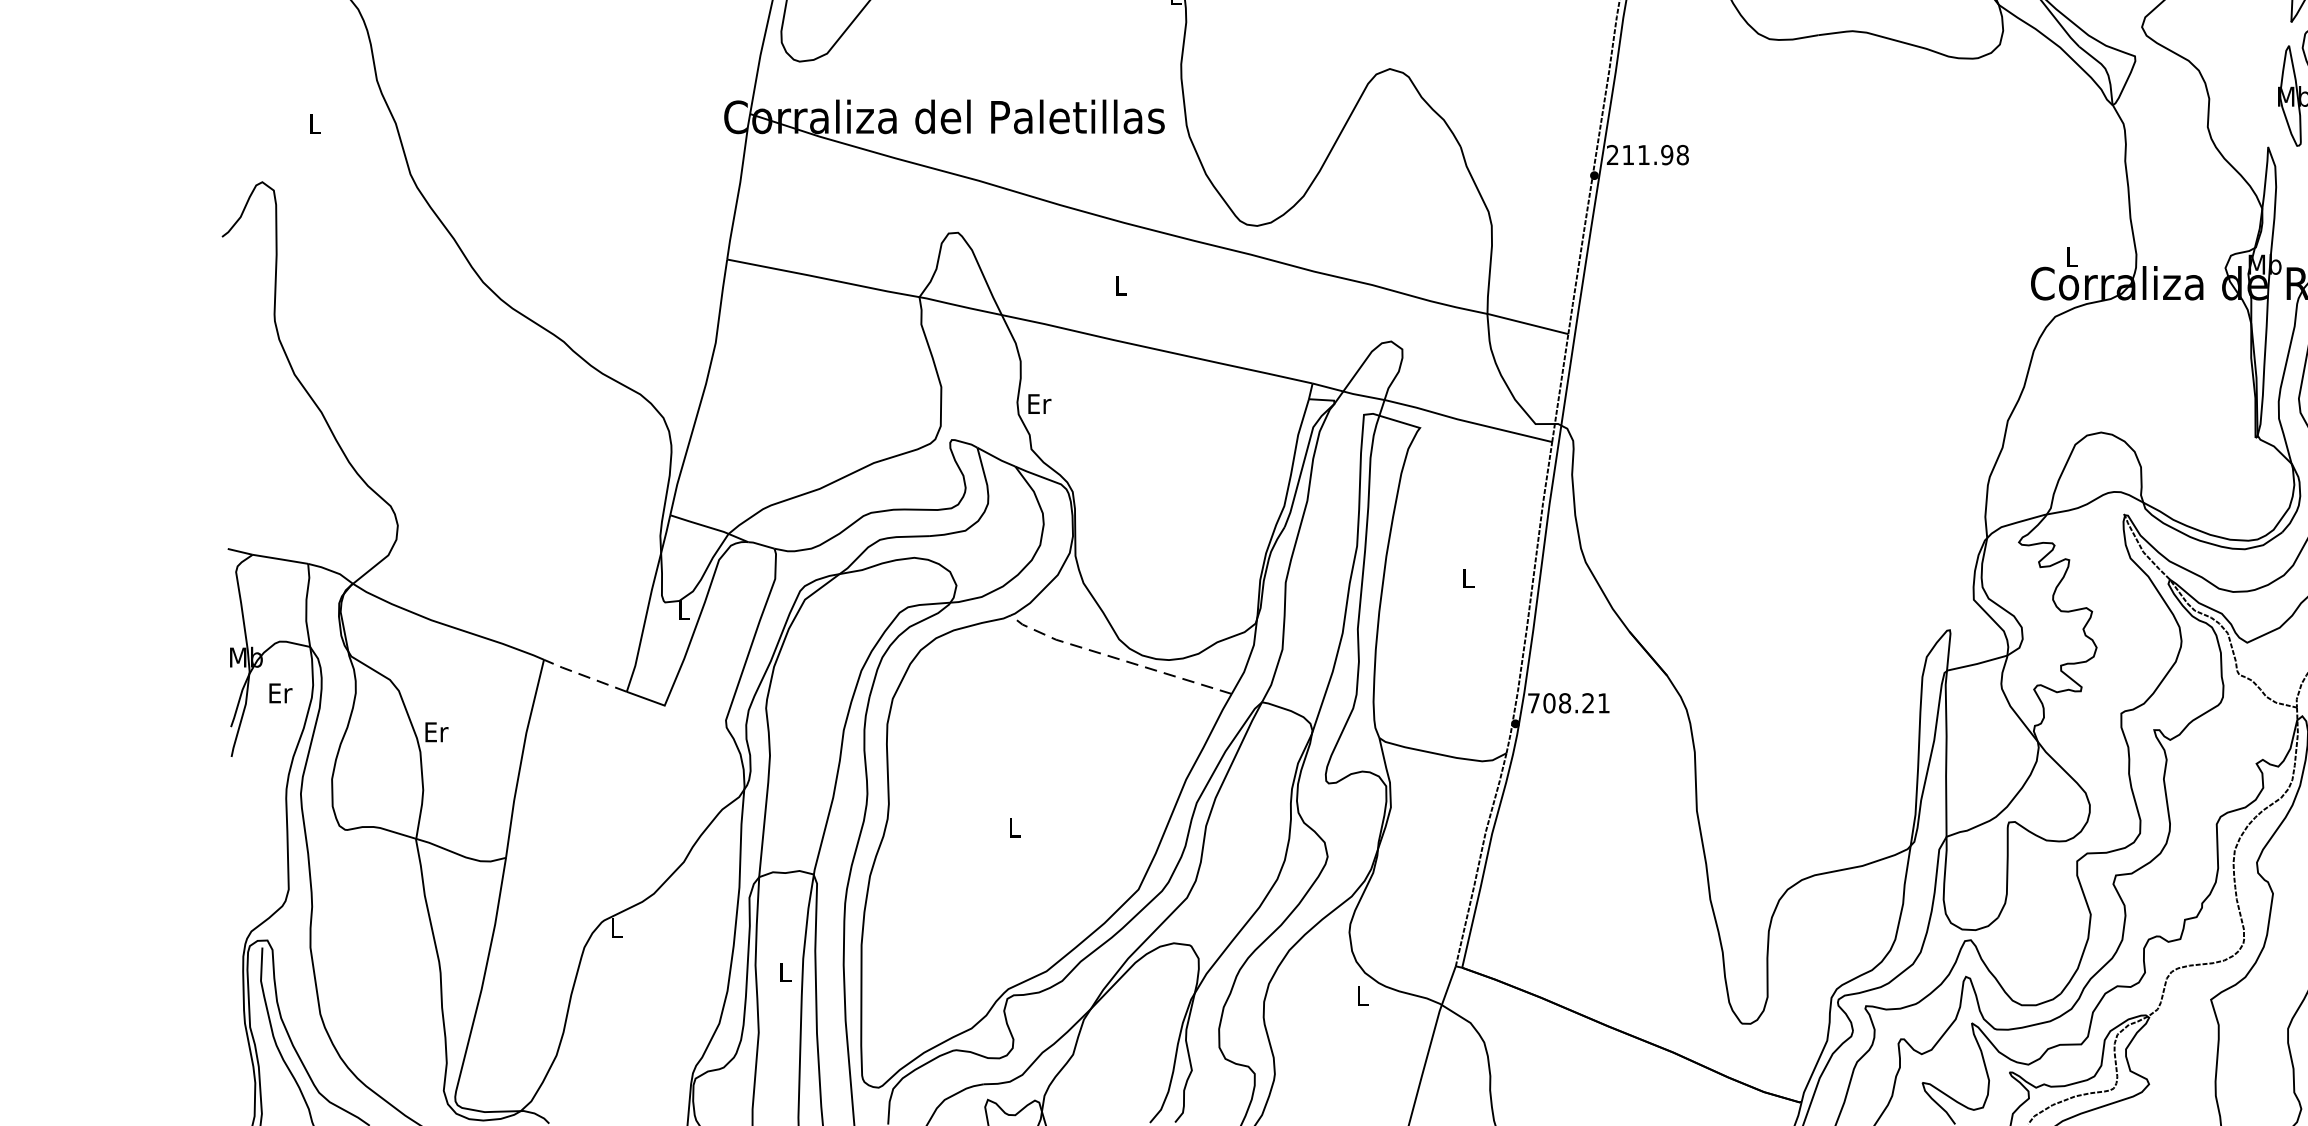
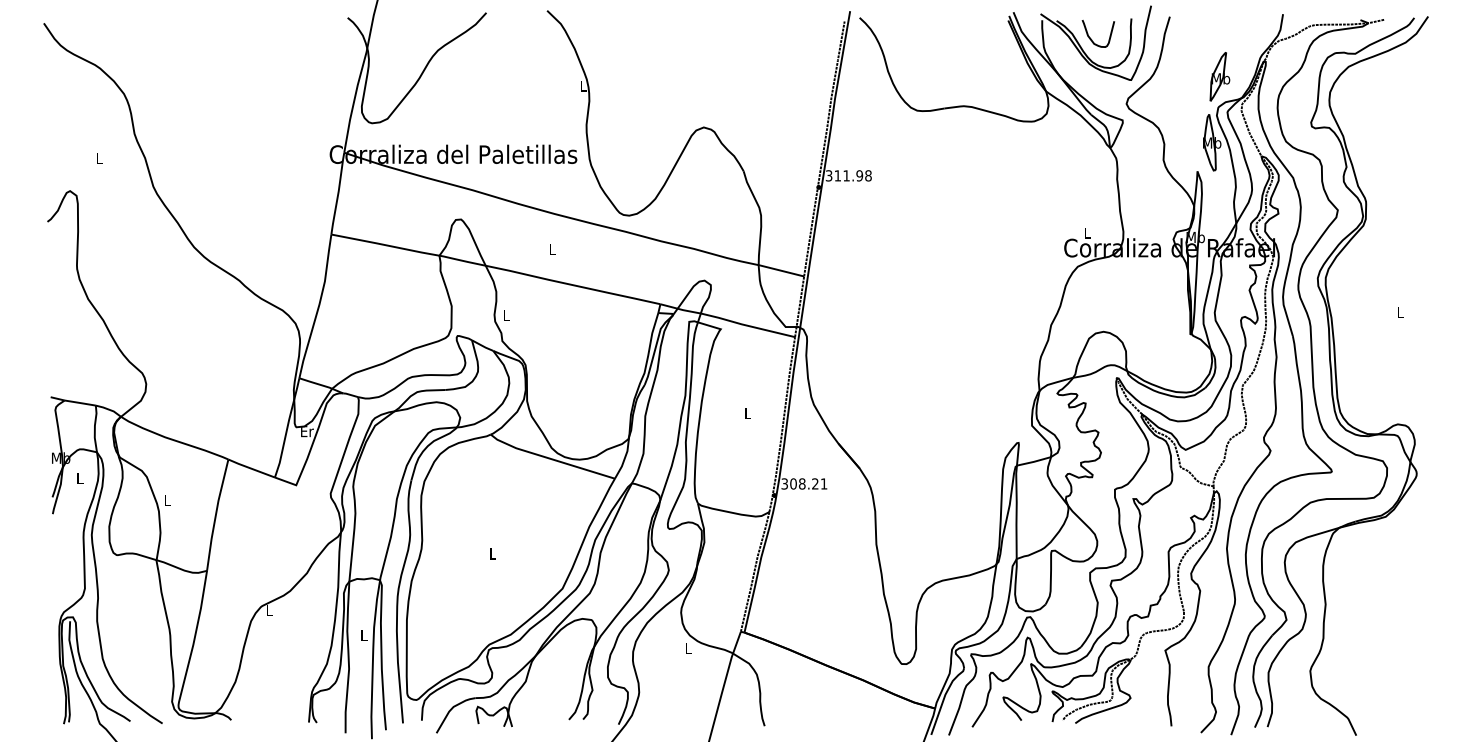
text: (1611, 156) -> (828, 176), 211.98 -> 311.98
text: (1038, 403) -> (506, 315), Er -> L
text: (684, 609) -> (307, 431), L -> Er
line: (1117, 657) -> (550, 458), dashed -> solid
line: (583, 675) -> (250, 468), dashed -> solid
text: (280, 691) -> (80, 477), Er -> L
text: (1533, 702) -> (784, 483), 708.21 -> 308.21
text: (435, 730) -> (167, 499), Er -> L

